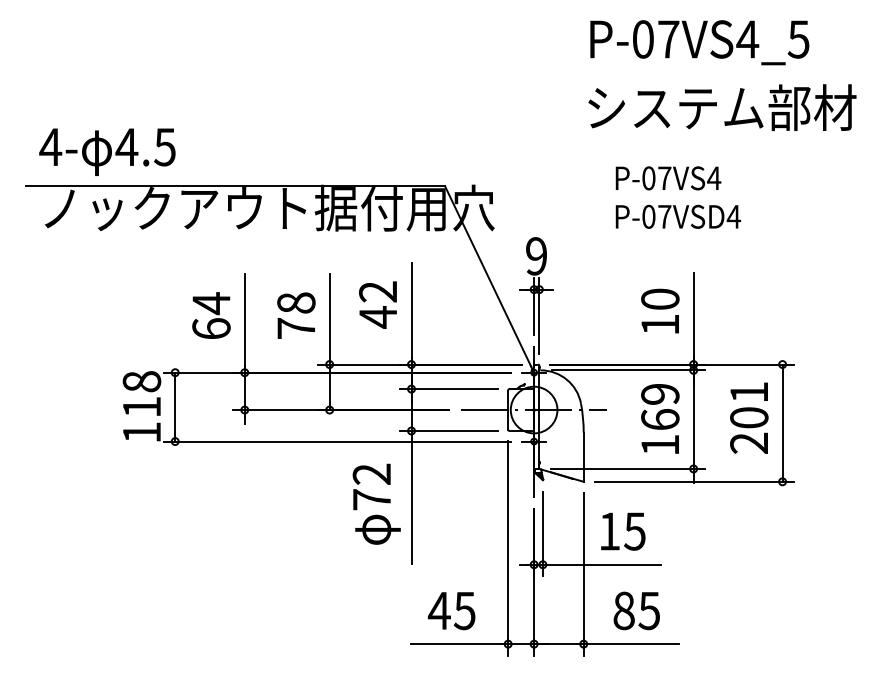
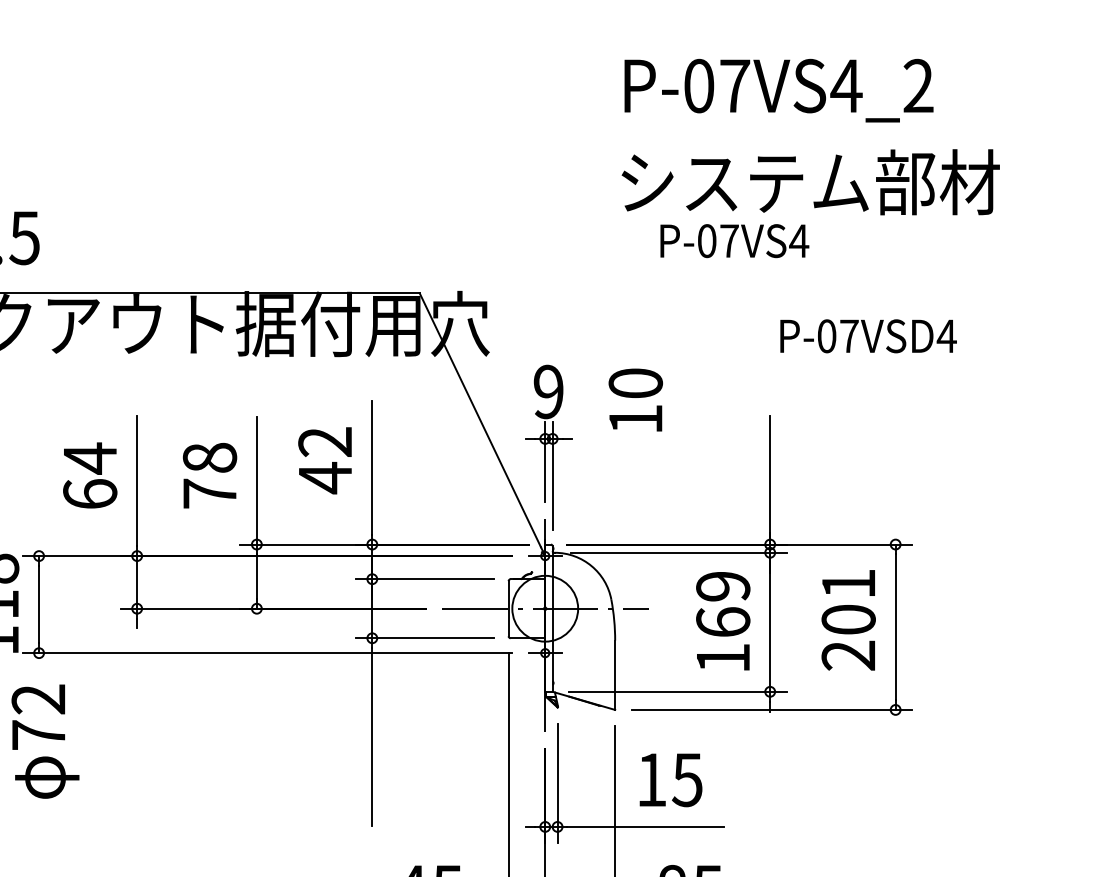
text: (798, 39) -> (918, 86), P-07VS4_5 -> P-07VS4_2
text: (668, 178) -> (734, 241), moved
text: (677, 216) -> (867, 335), moved
text: (660, 310) -> (636, 399), moved
text: (376, 503) -> (45, 740), moved

